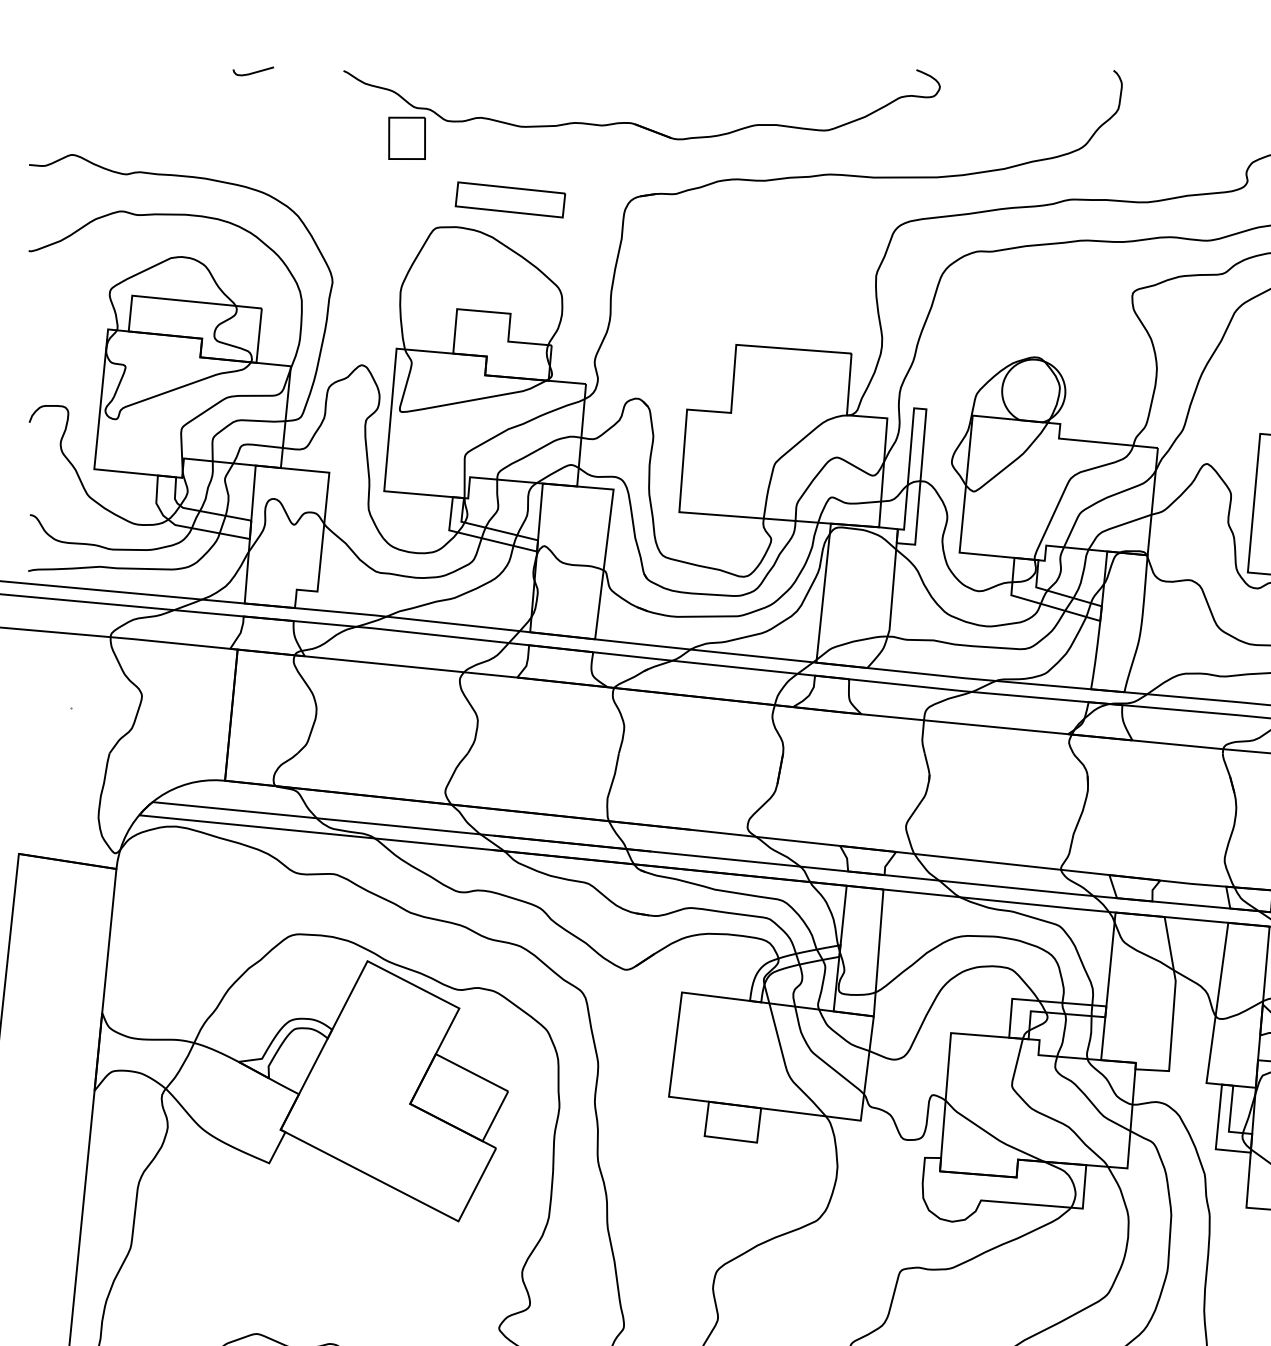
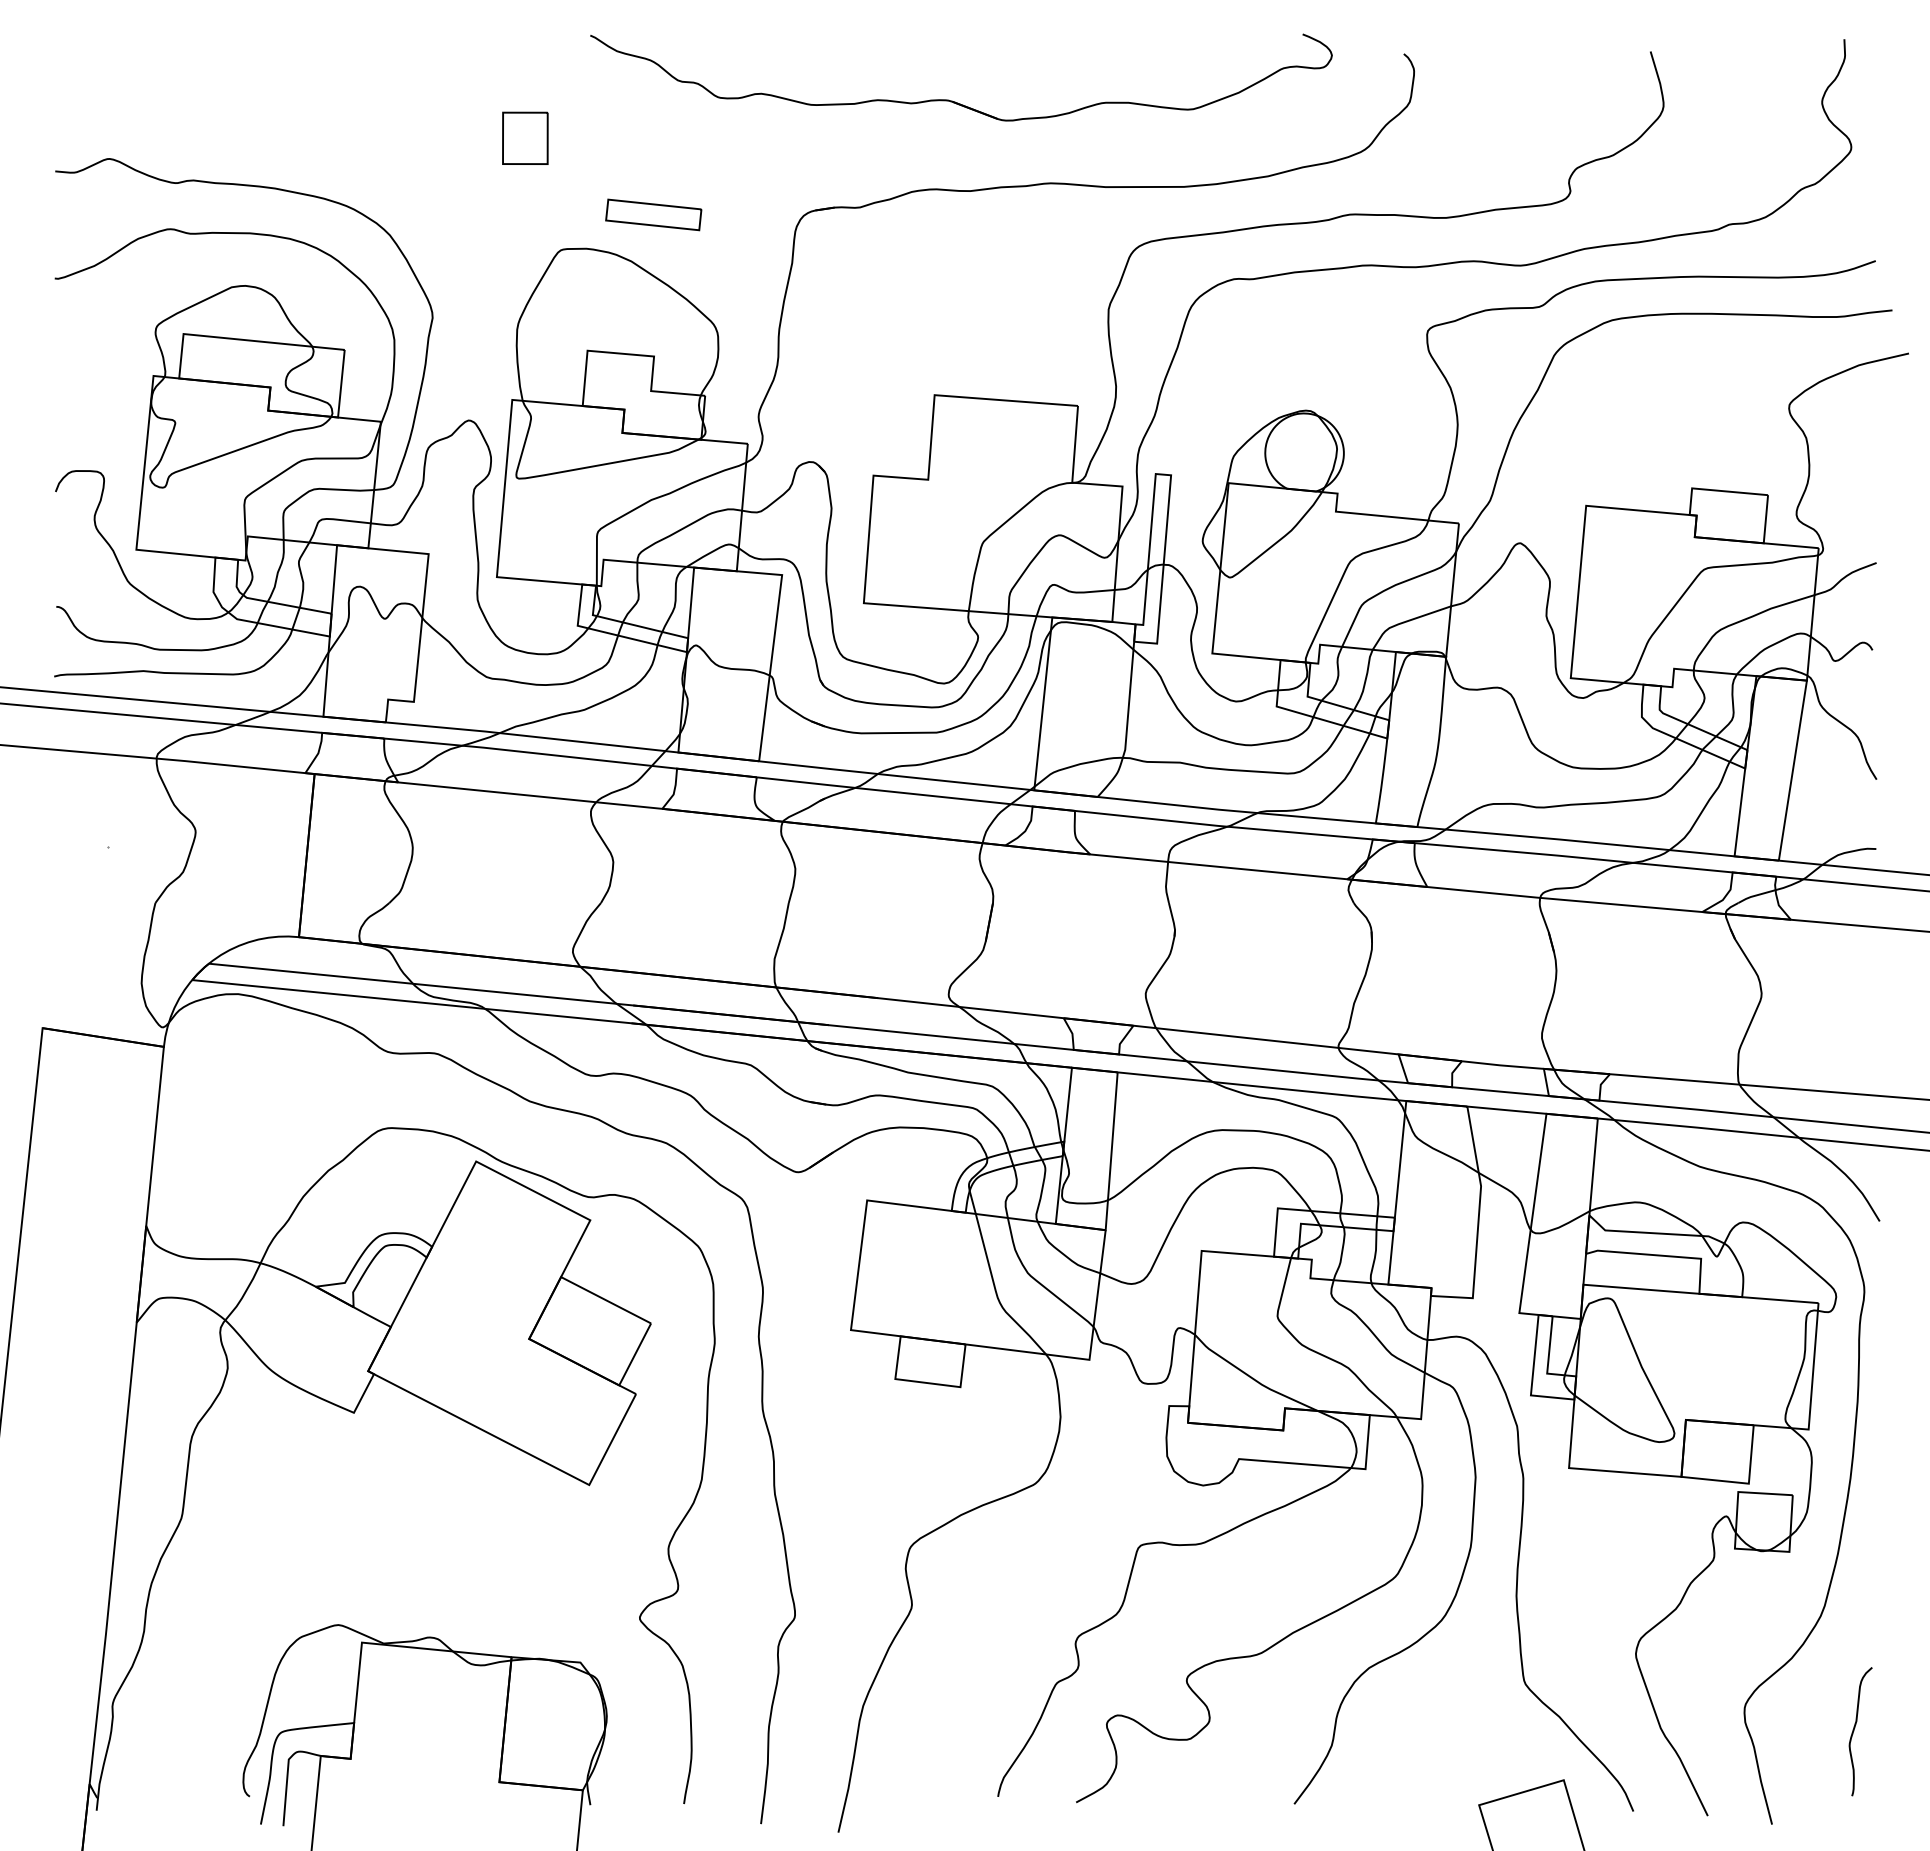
curve: (252, 72) -> (333, 56), removed
part: (634, 123) -> (952, 100), moved
part: (510, 199) -> (653, 214), size x0.7

